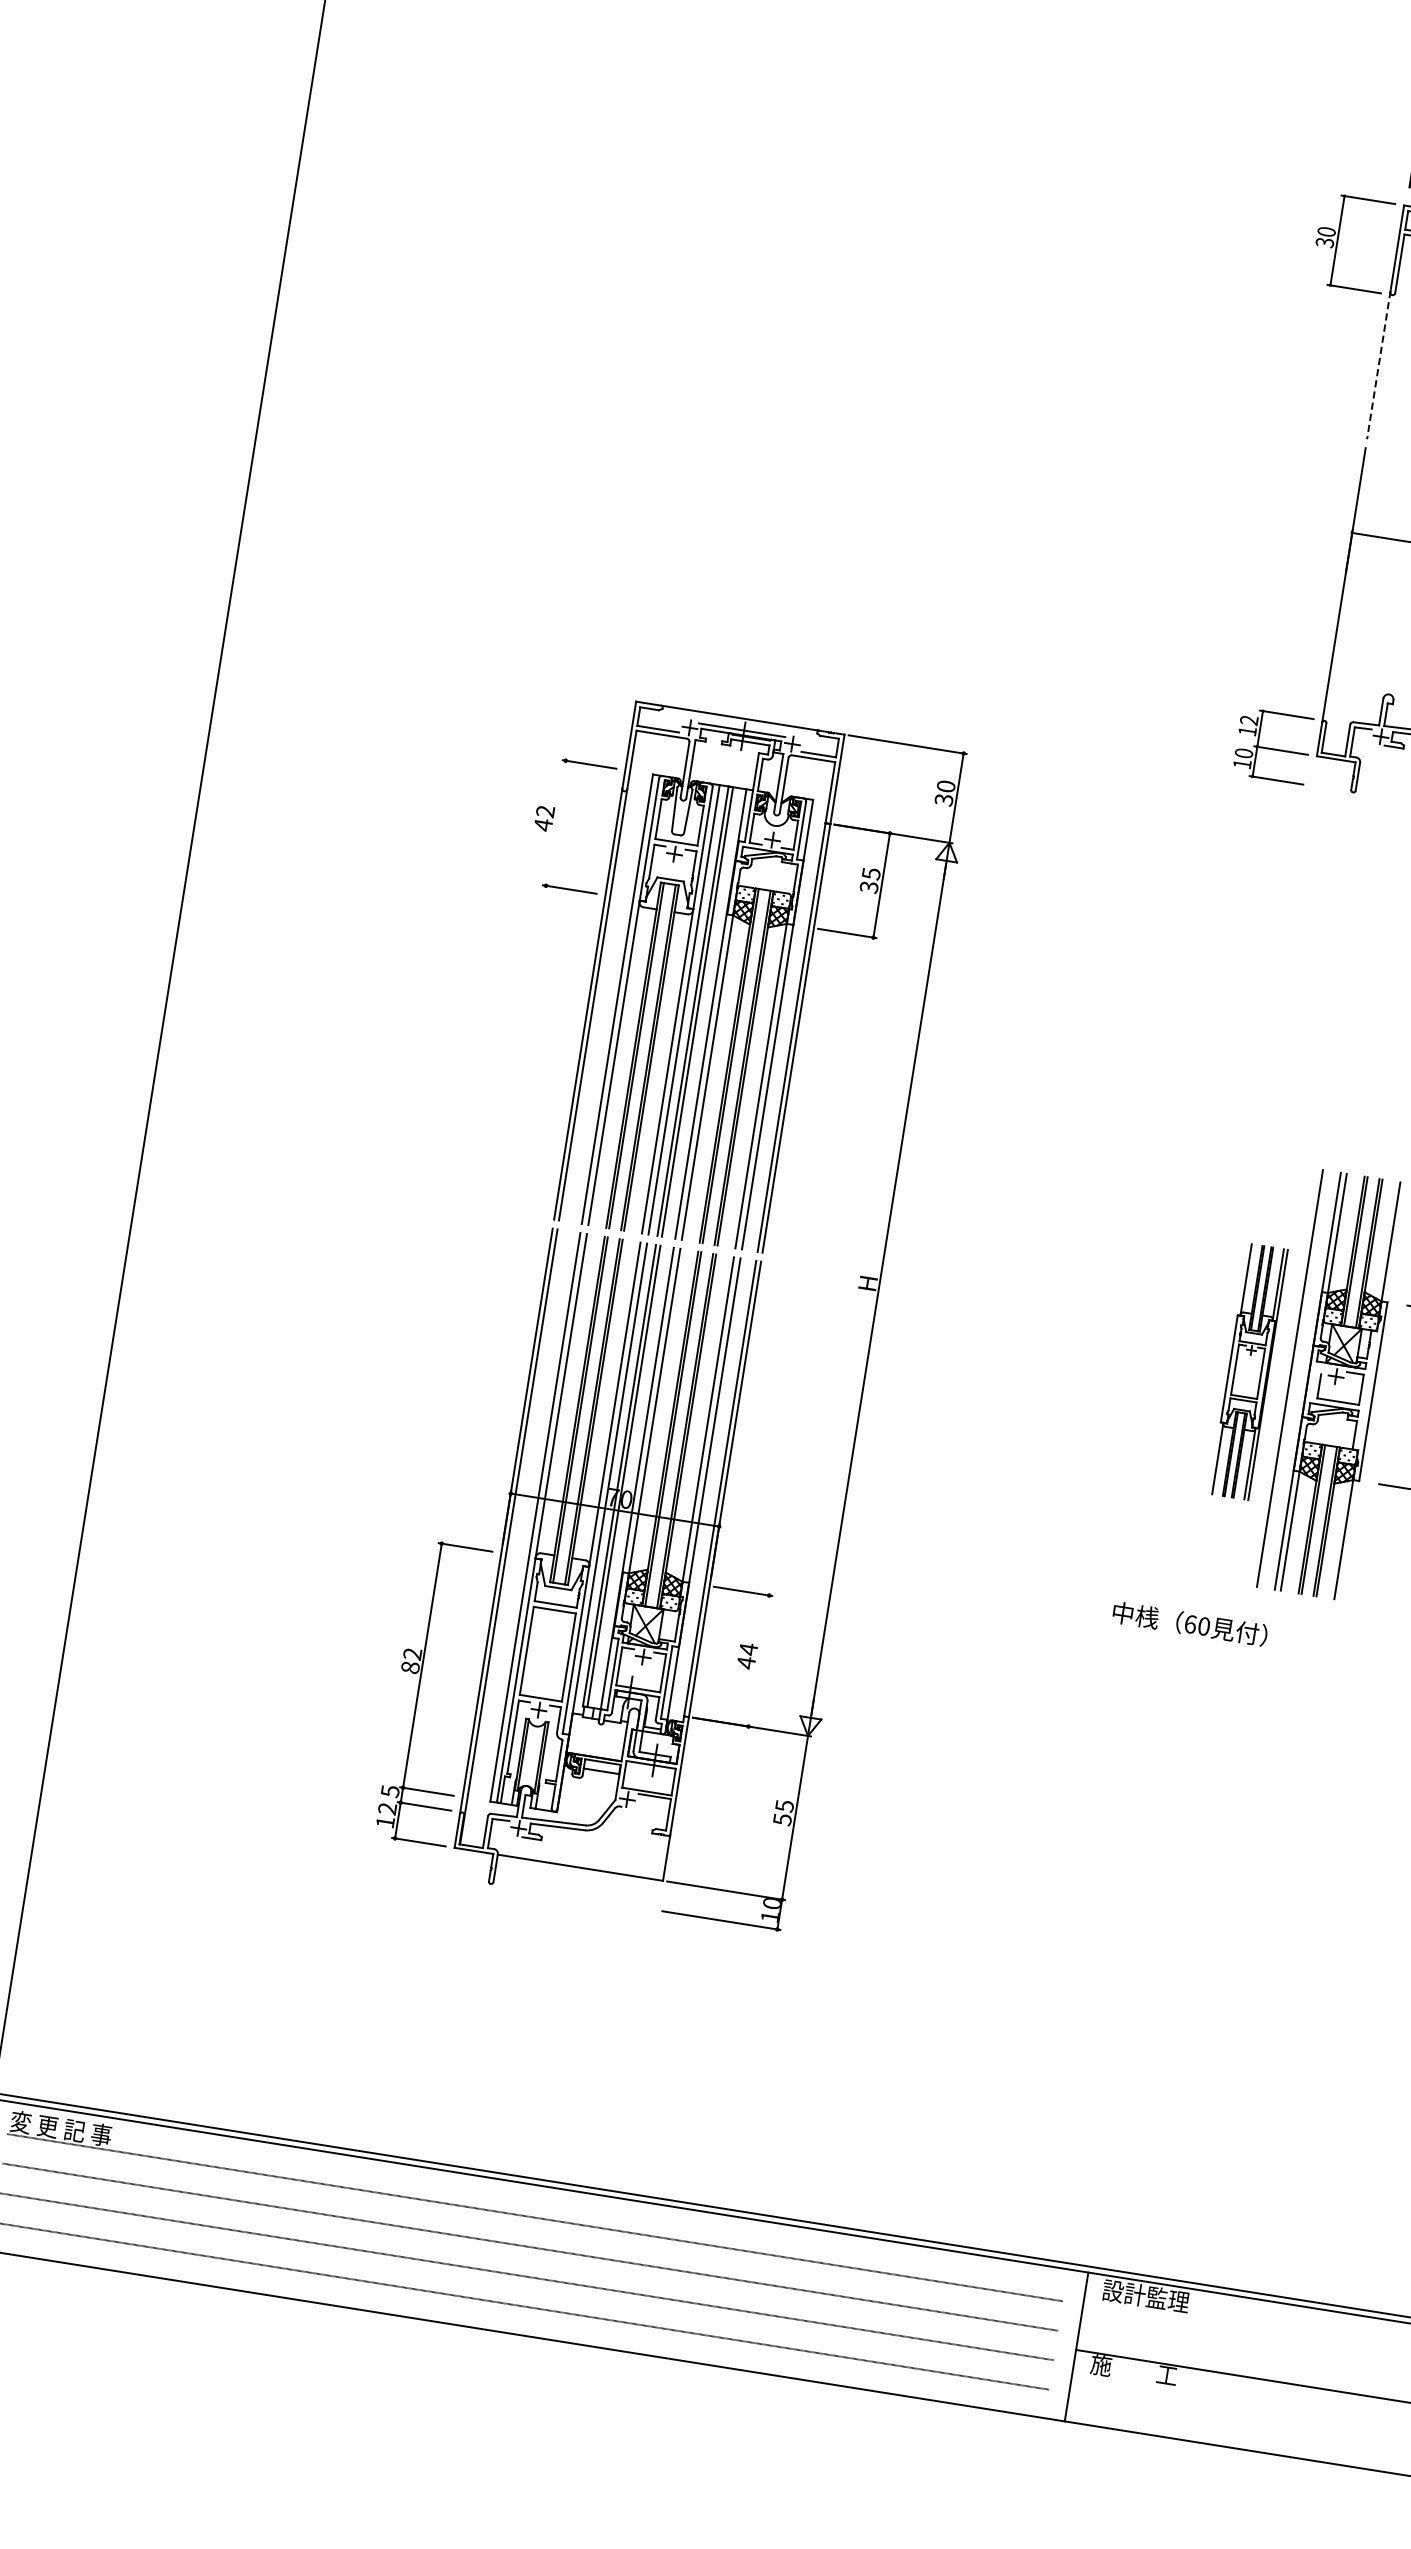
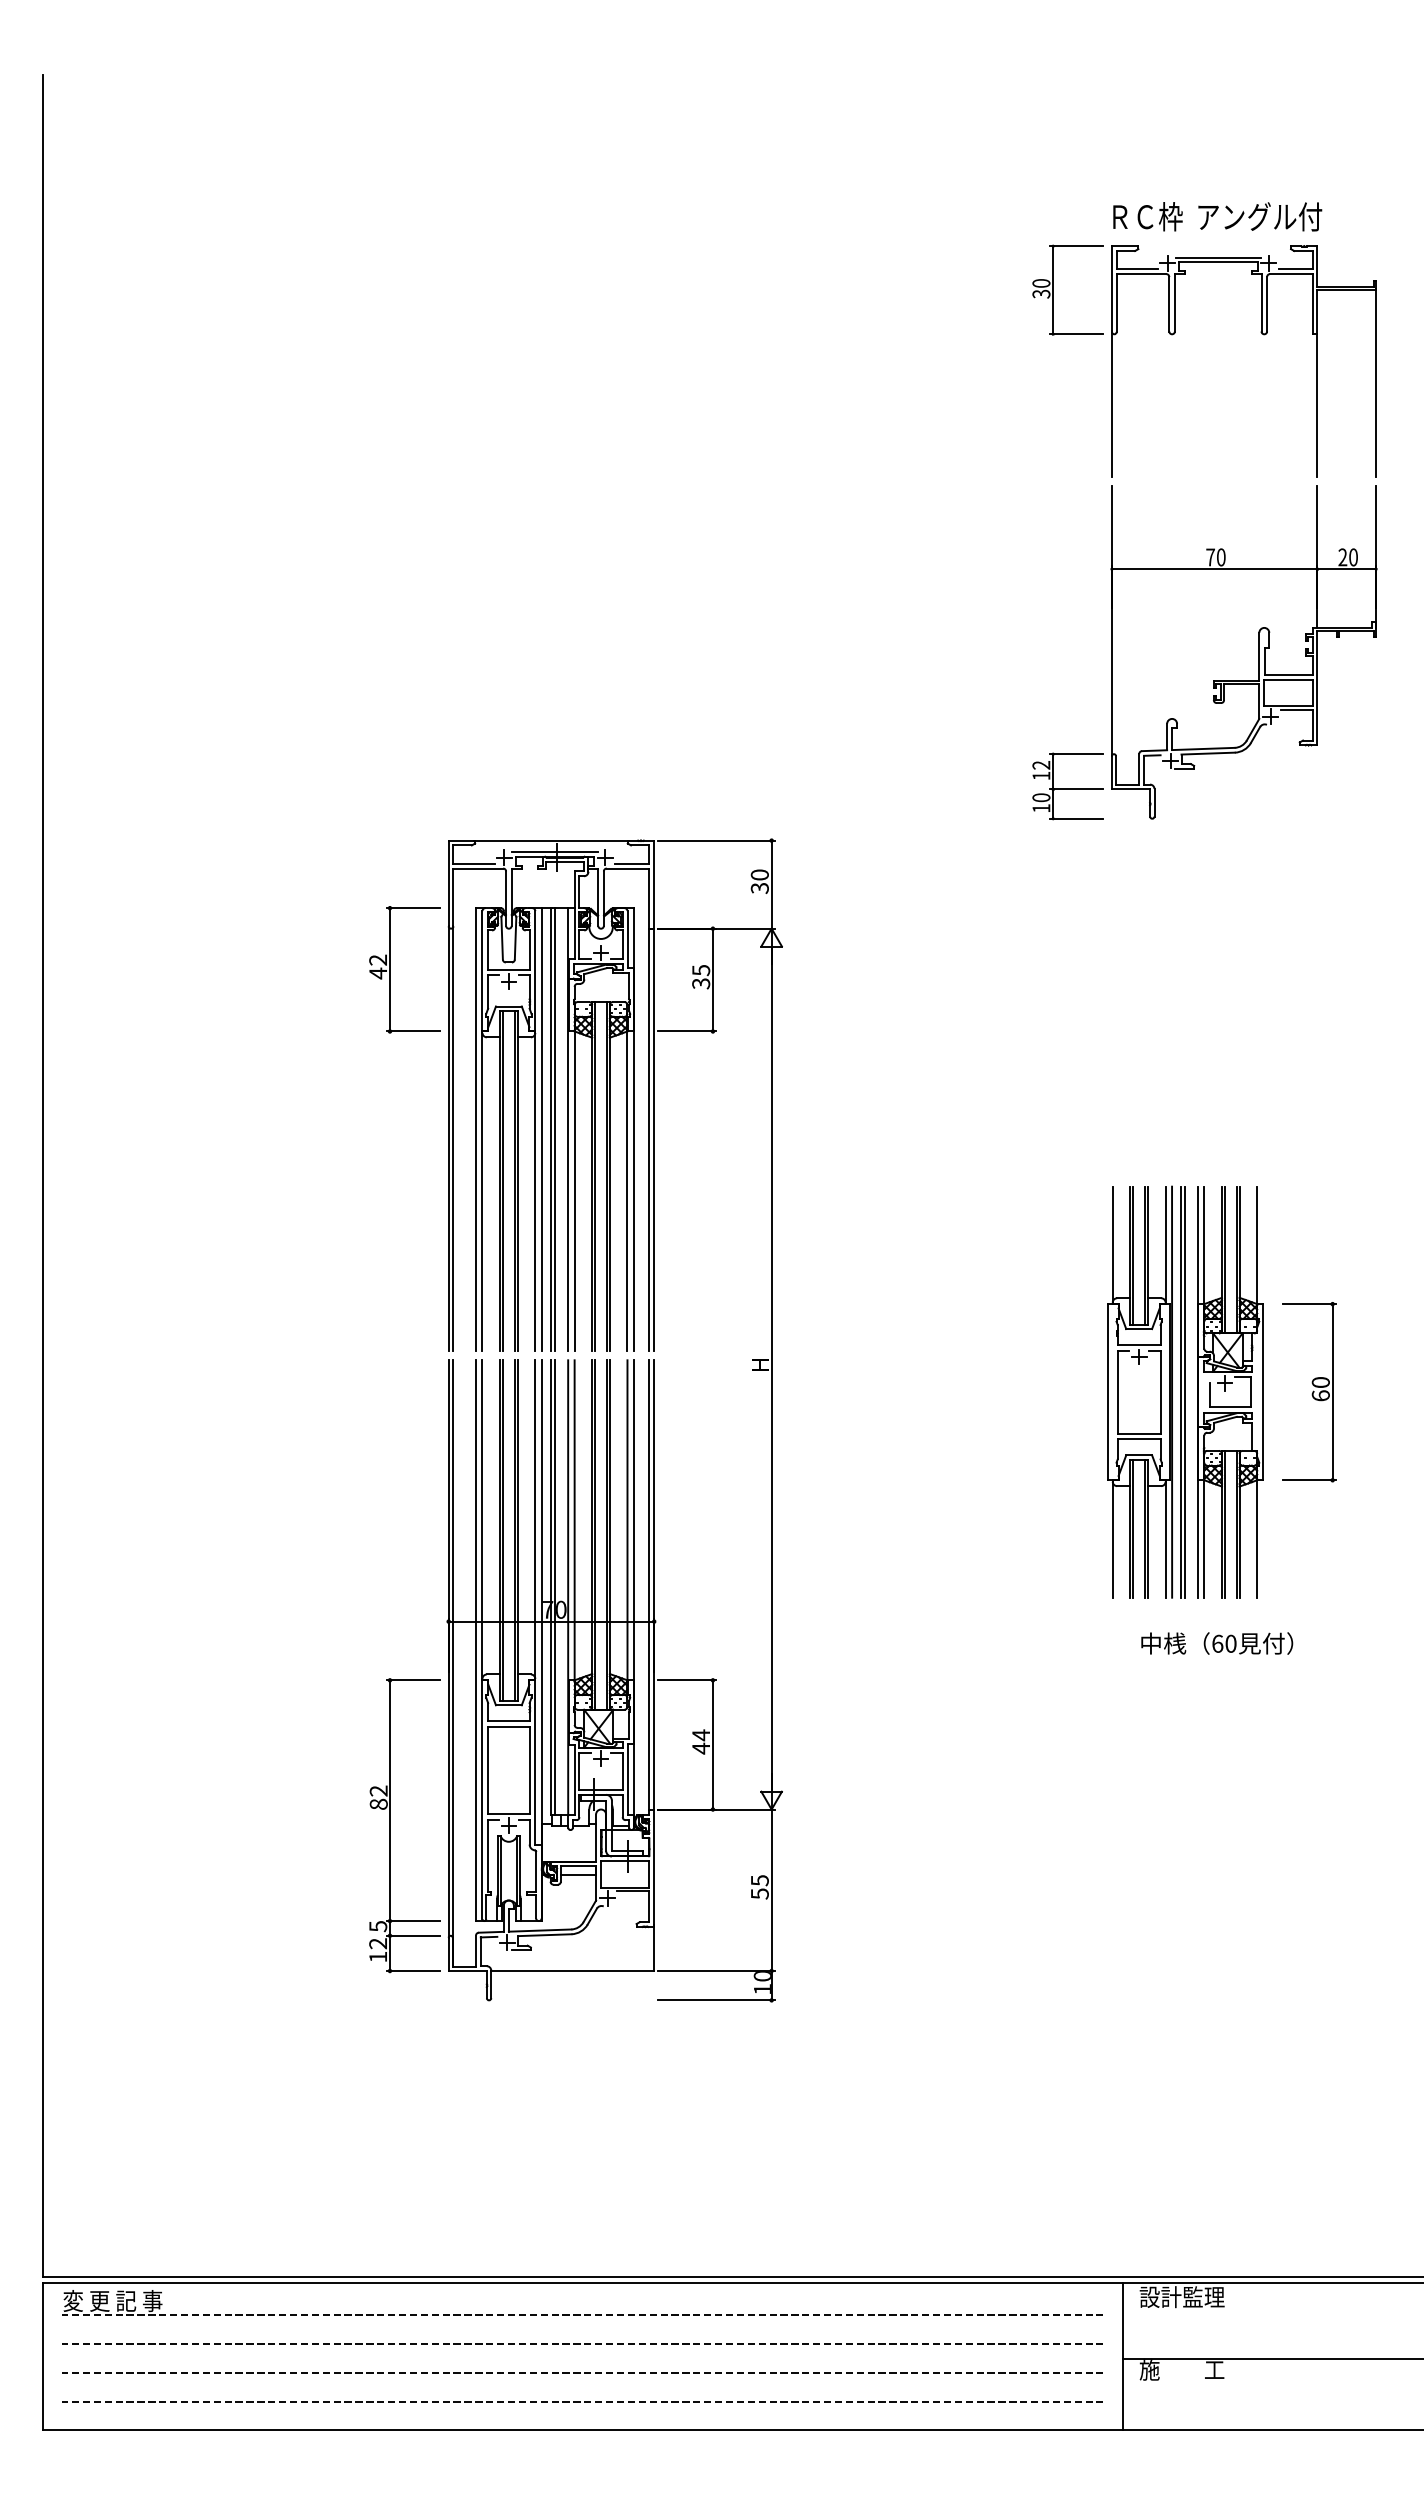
line: (1378, 365) -> (1111, 404), dashed -> solid
line: (555, 822) -> (389, 969), added
part: (1248, 1371) -> (1139, 1391), size x1.67
line: (1294, 1378) -> (1185, 1391), added
text: (1190, 1623) -> (1217, 1643), moved
line: (758, 1660) -> (712, 1744), added

